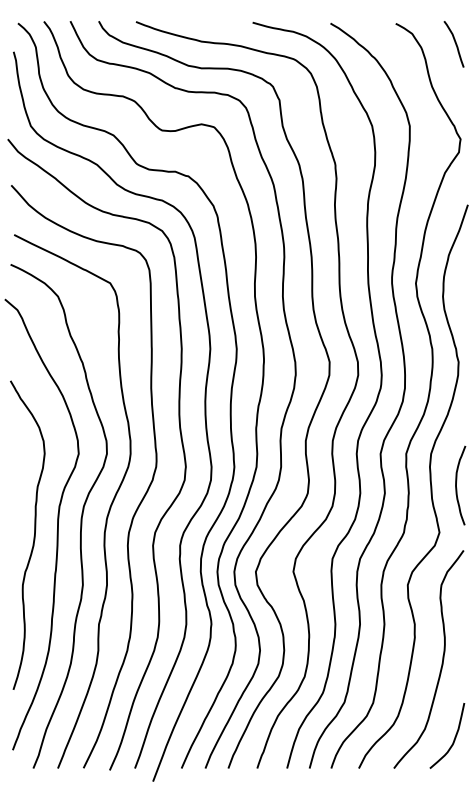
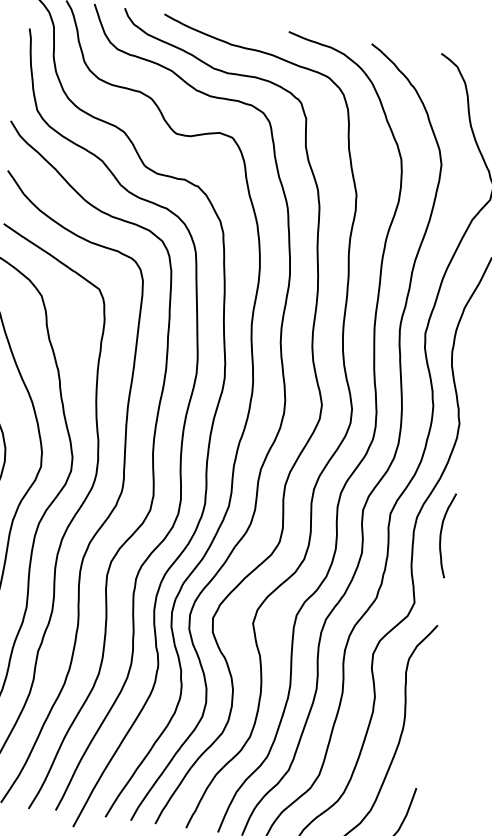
curve: (456, 485) -> (441, 534), moved

